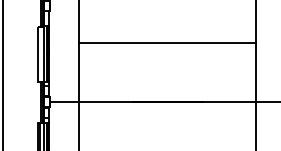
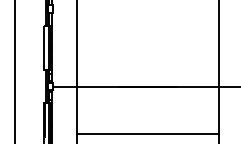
line: (167, 43) -> (147, 39), removed

